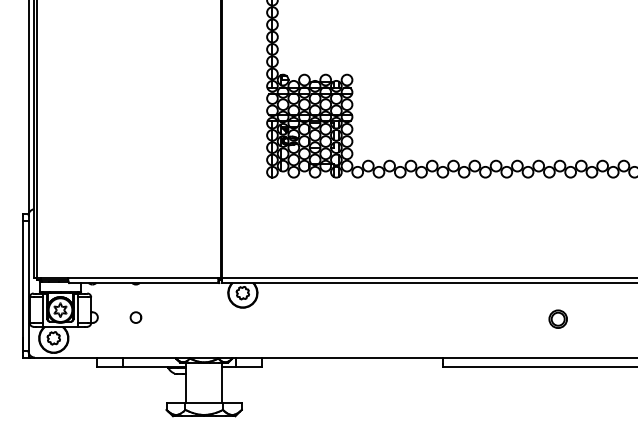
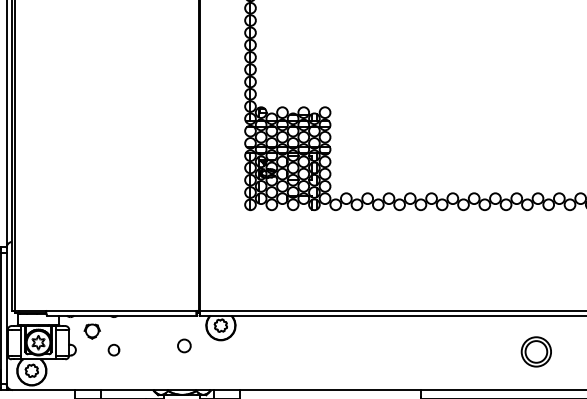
part: (113, 299) -> (91, 332), added
circle: (206, 313) -> (184, 346), added
part: (557, 318) -> (535, 351), size x1.67

